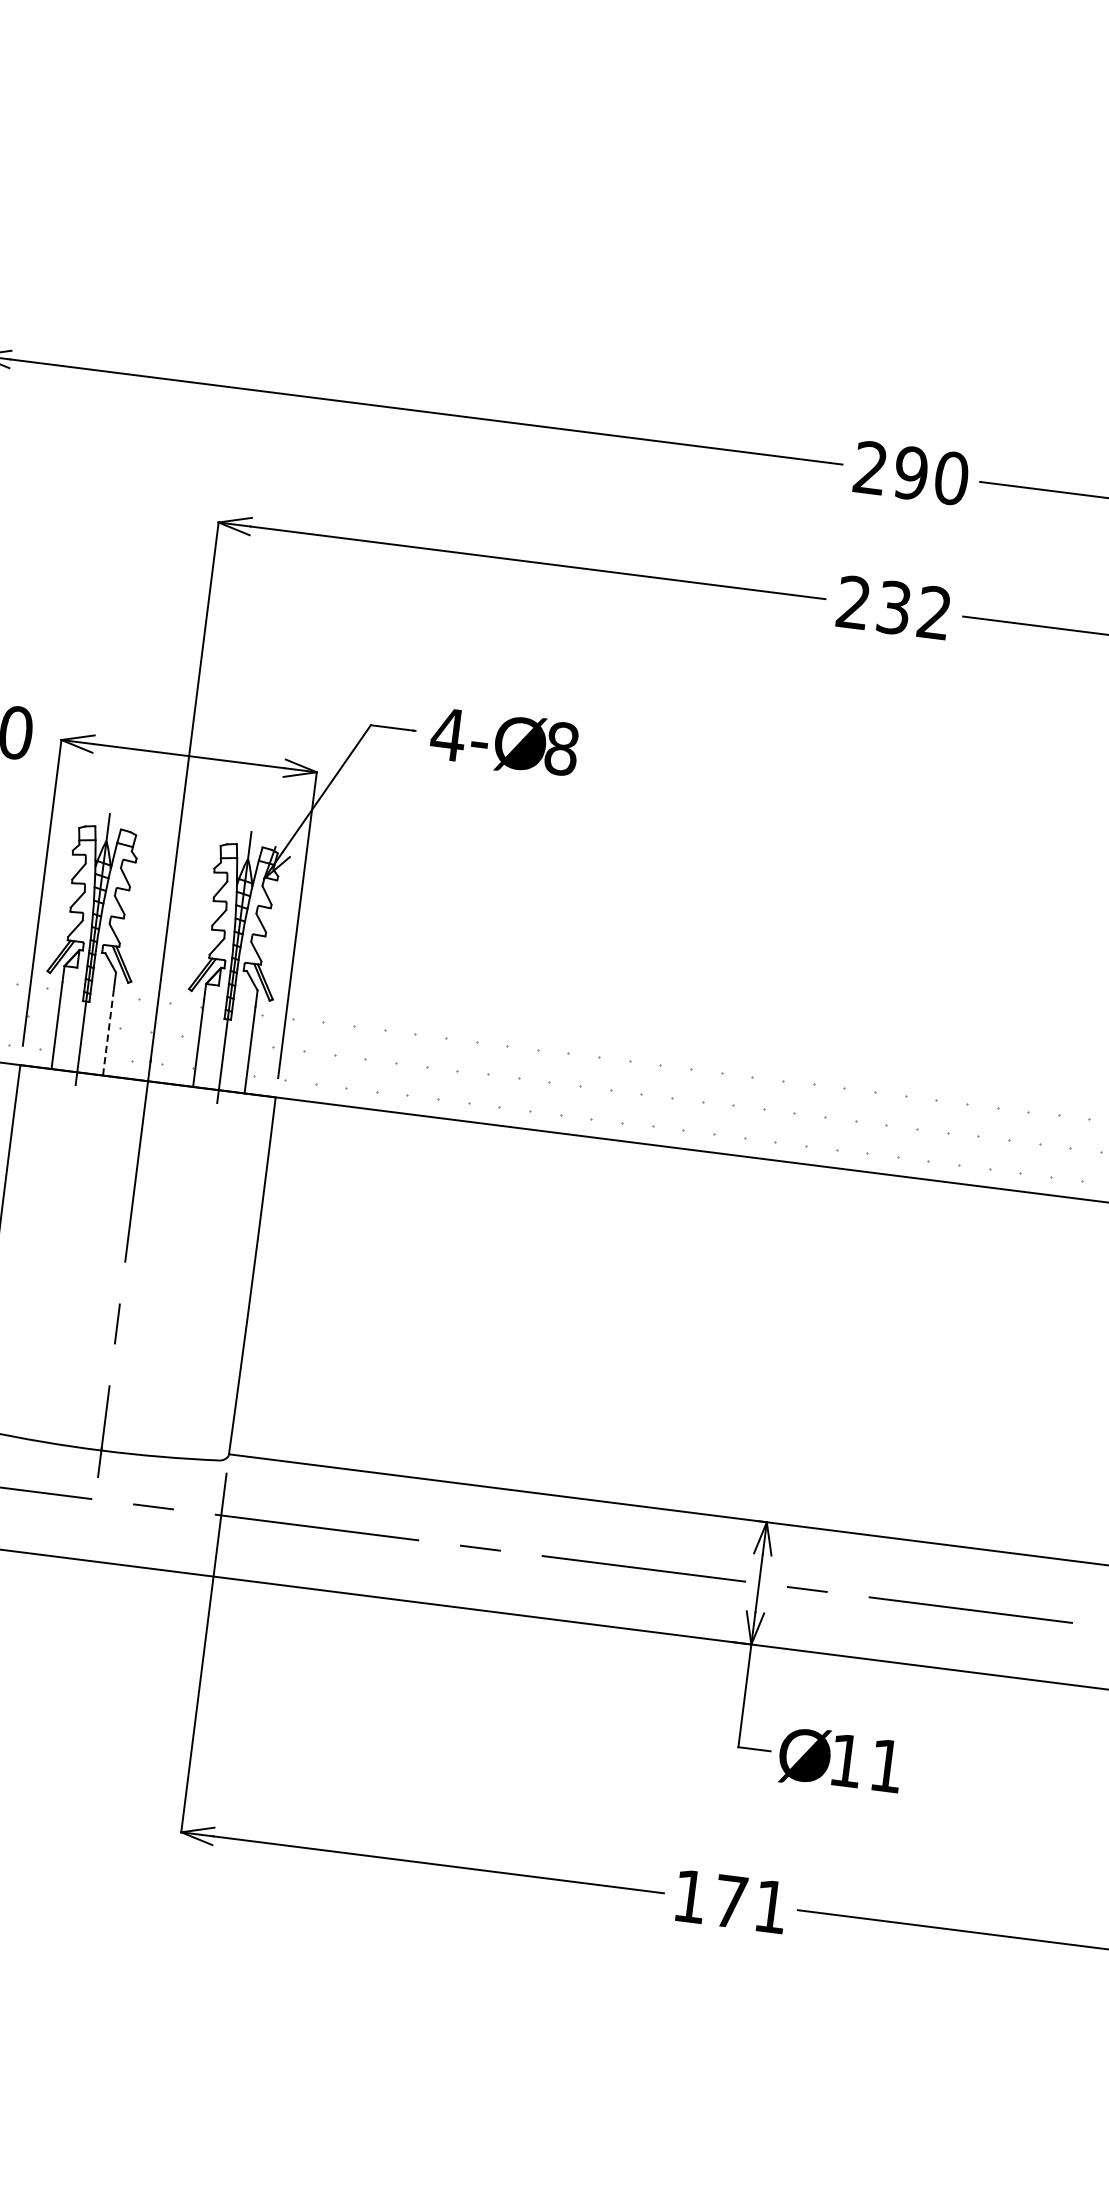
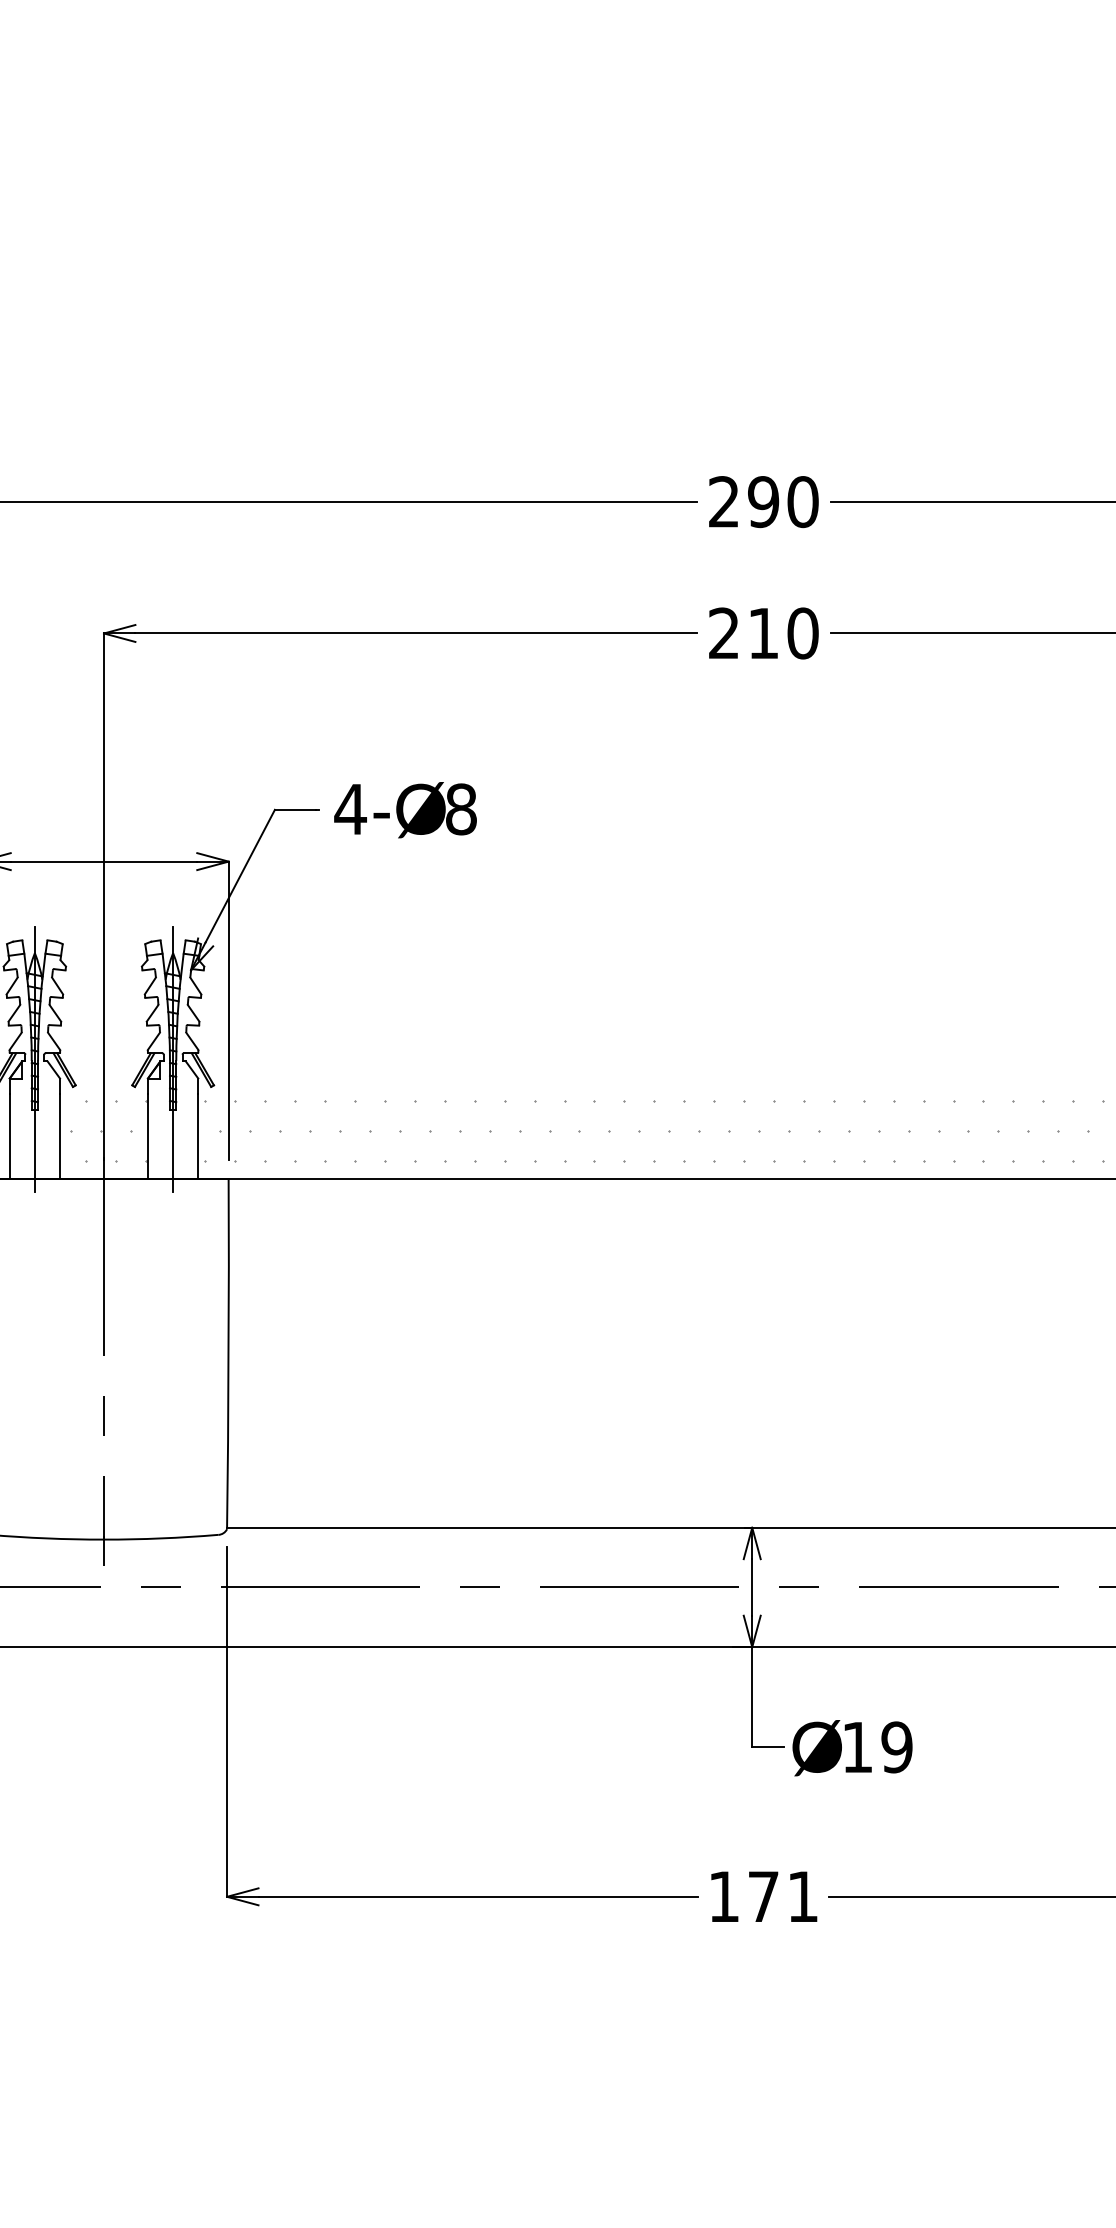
text: (914, 610) -> (783, 633), 232 -> 210
line: (109, 1032) -> (60, 1136), dashed -> solid
text: (886, 1765) -> (896, 1747), 11 -> 19

